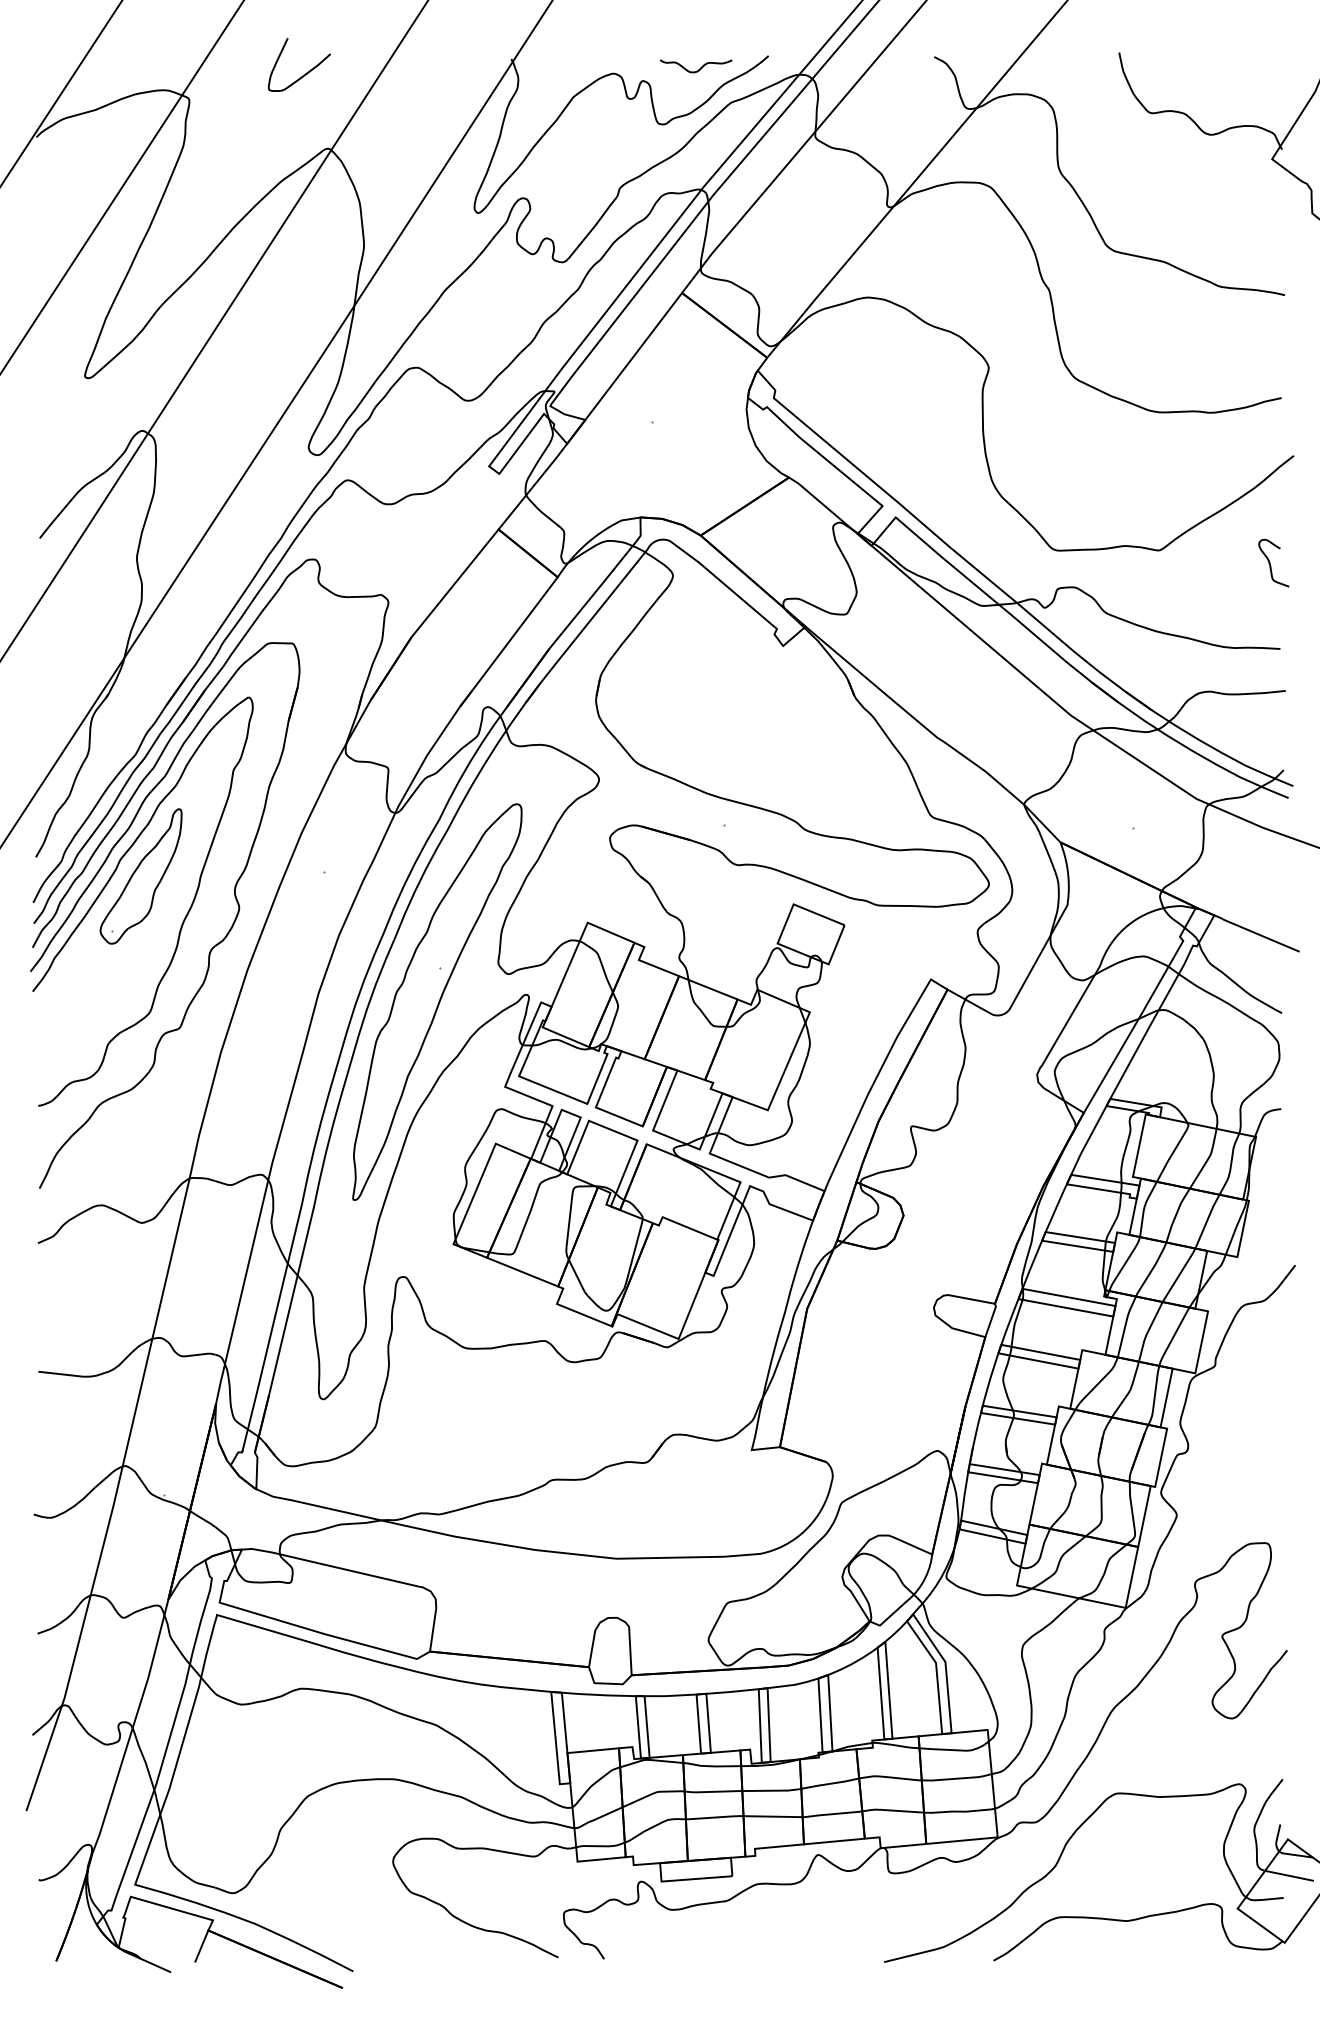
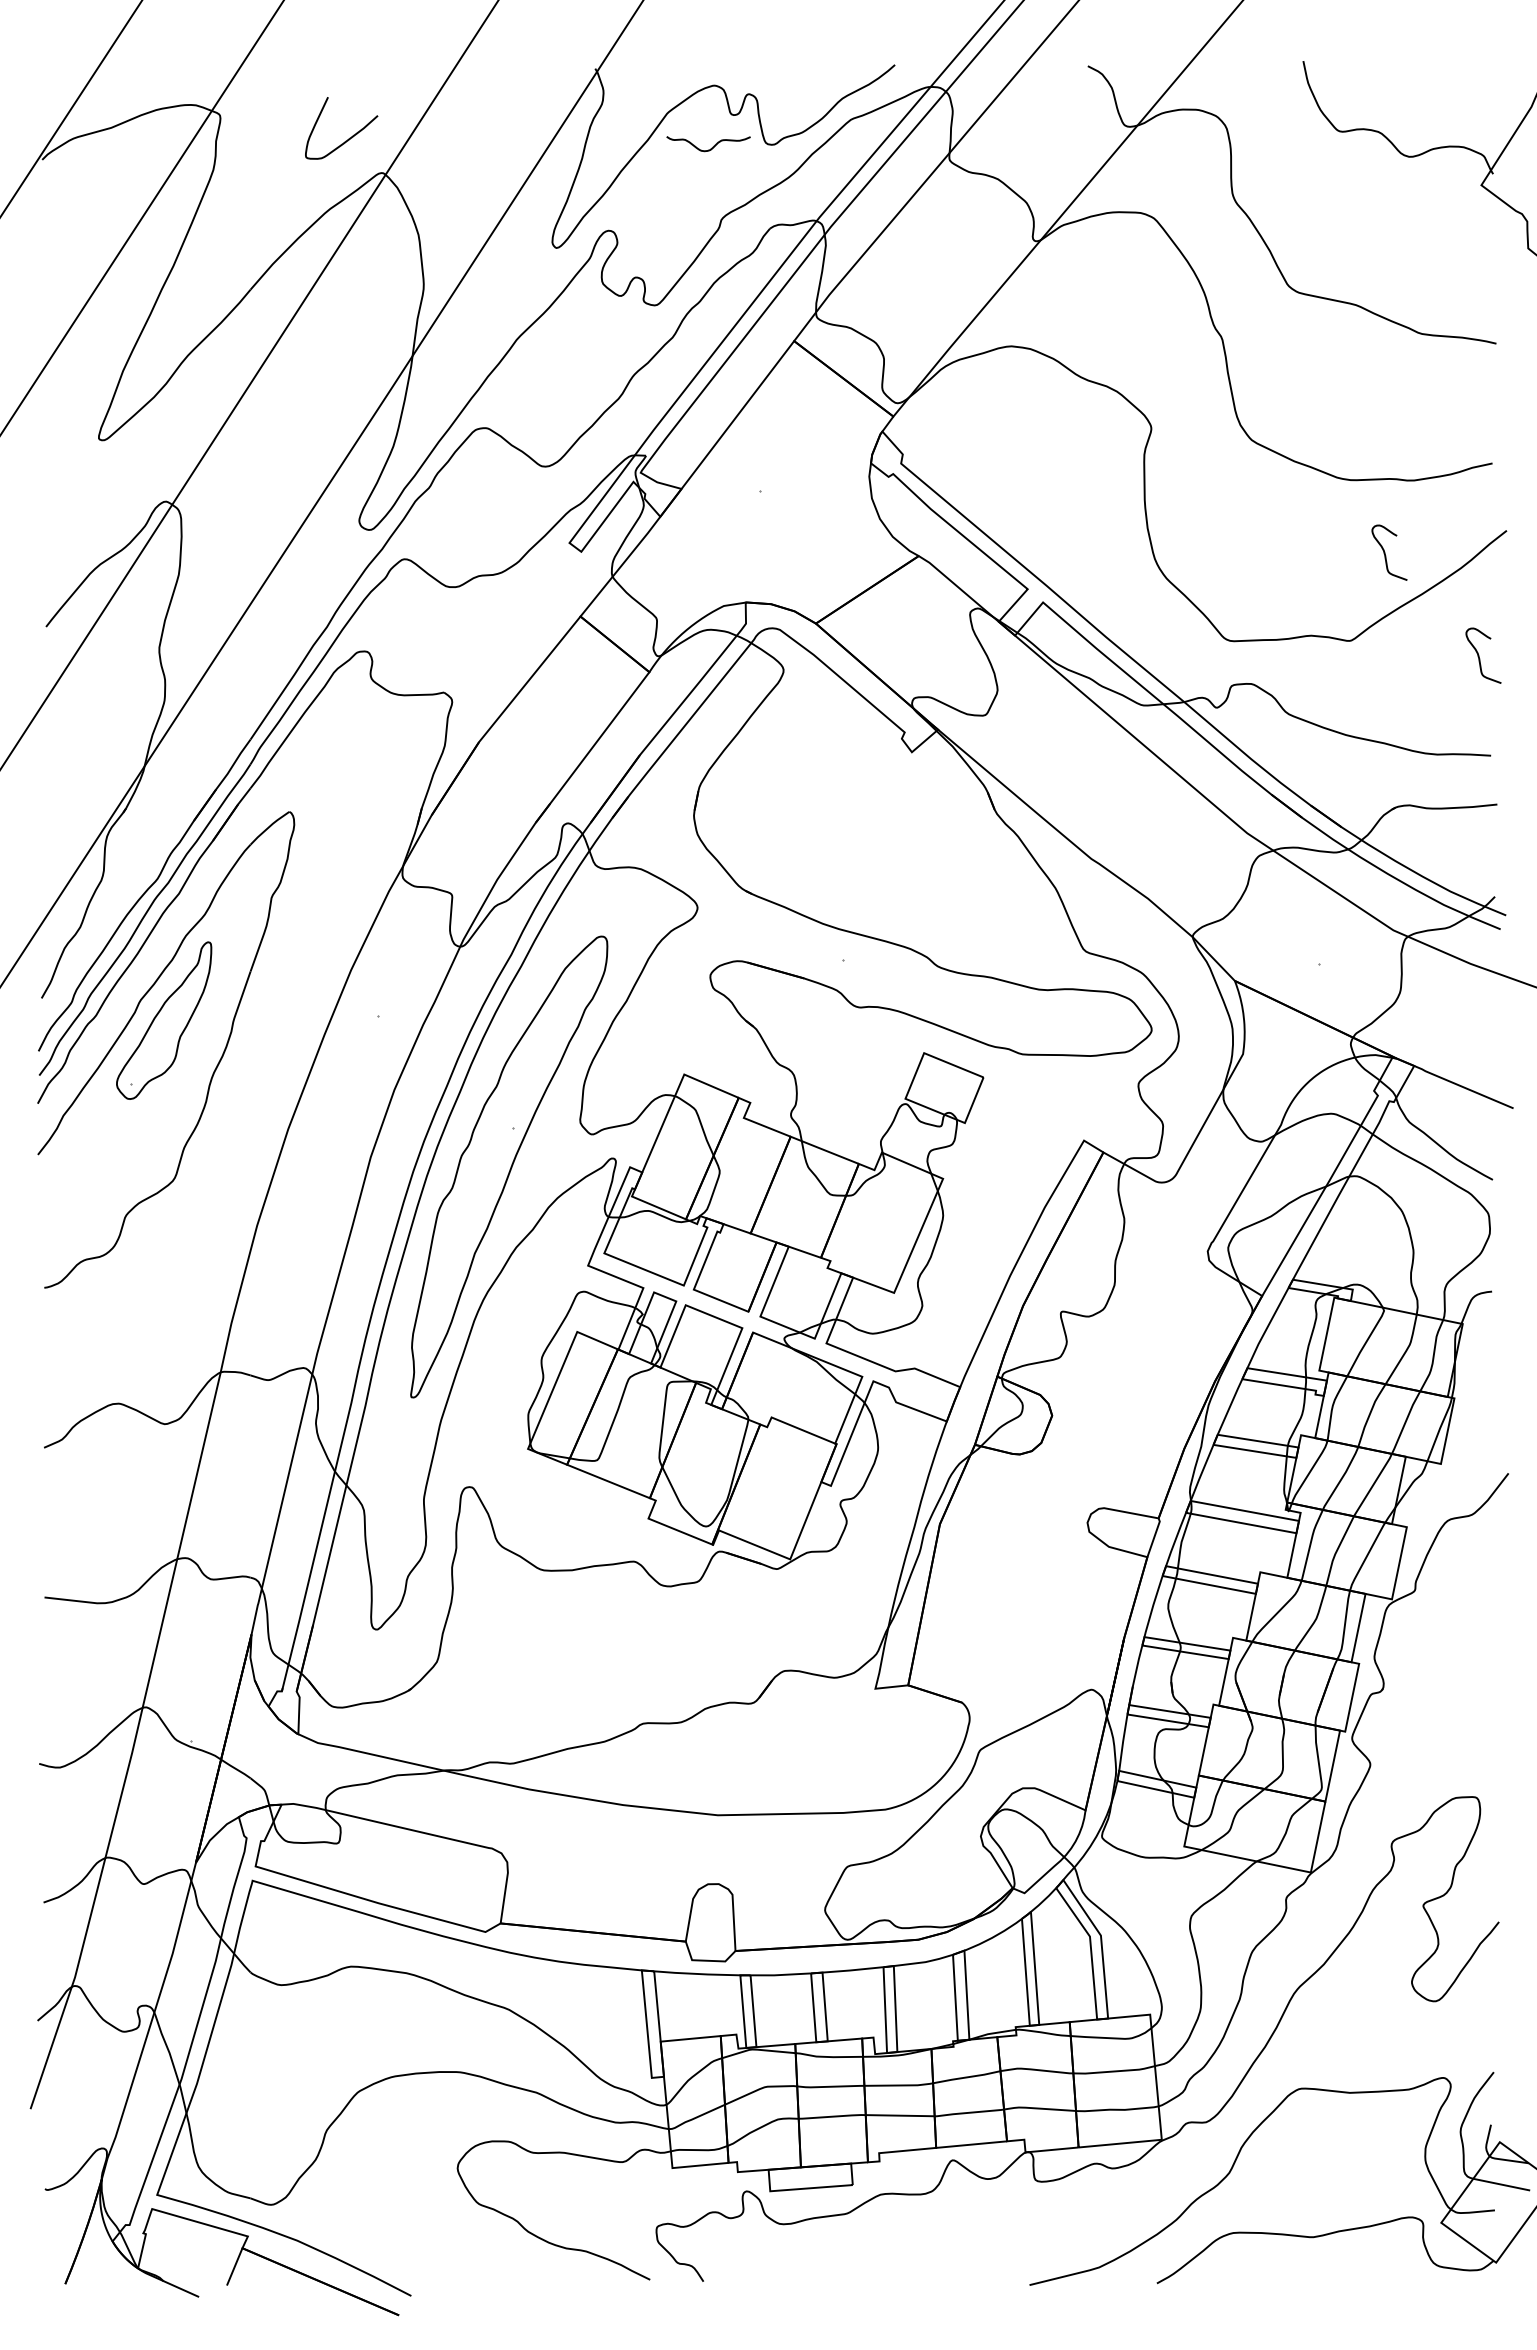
curve: (698, 69) -> (711, 147), moved
curve: (306, 72) -> (349, 137), moved
curve: (1189, 474) -> (1385, 552), added
part: (210, 950) -> (244, 1106), removed

